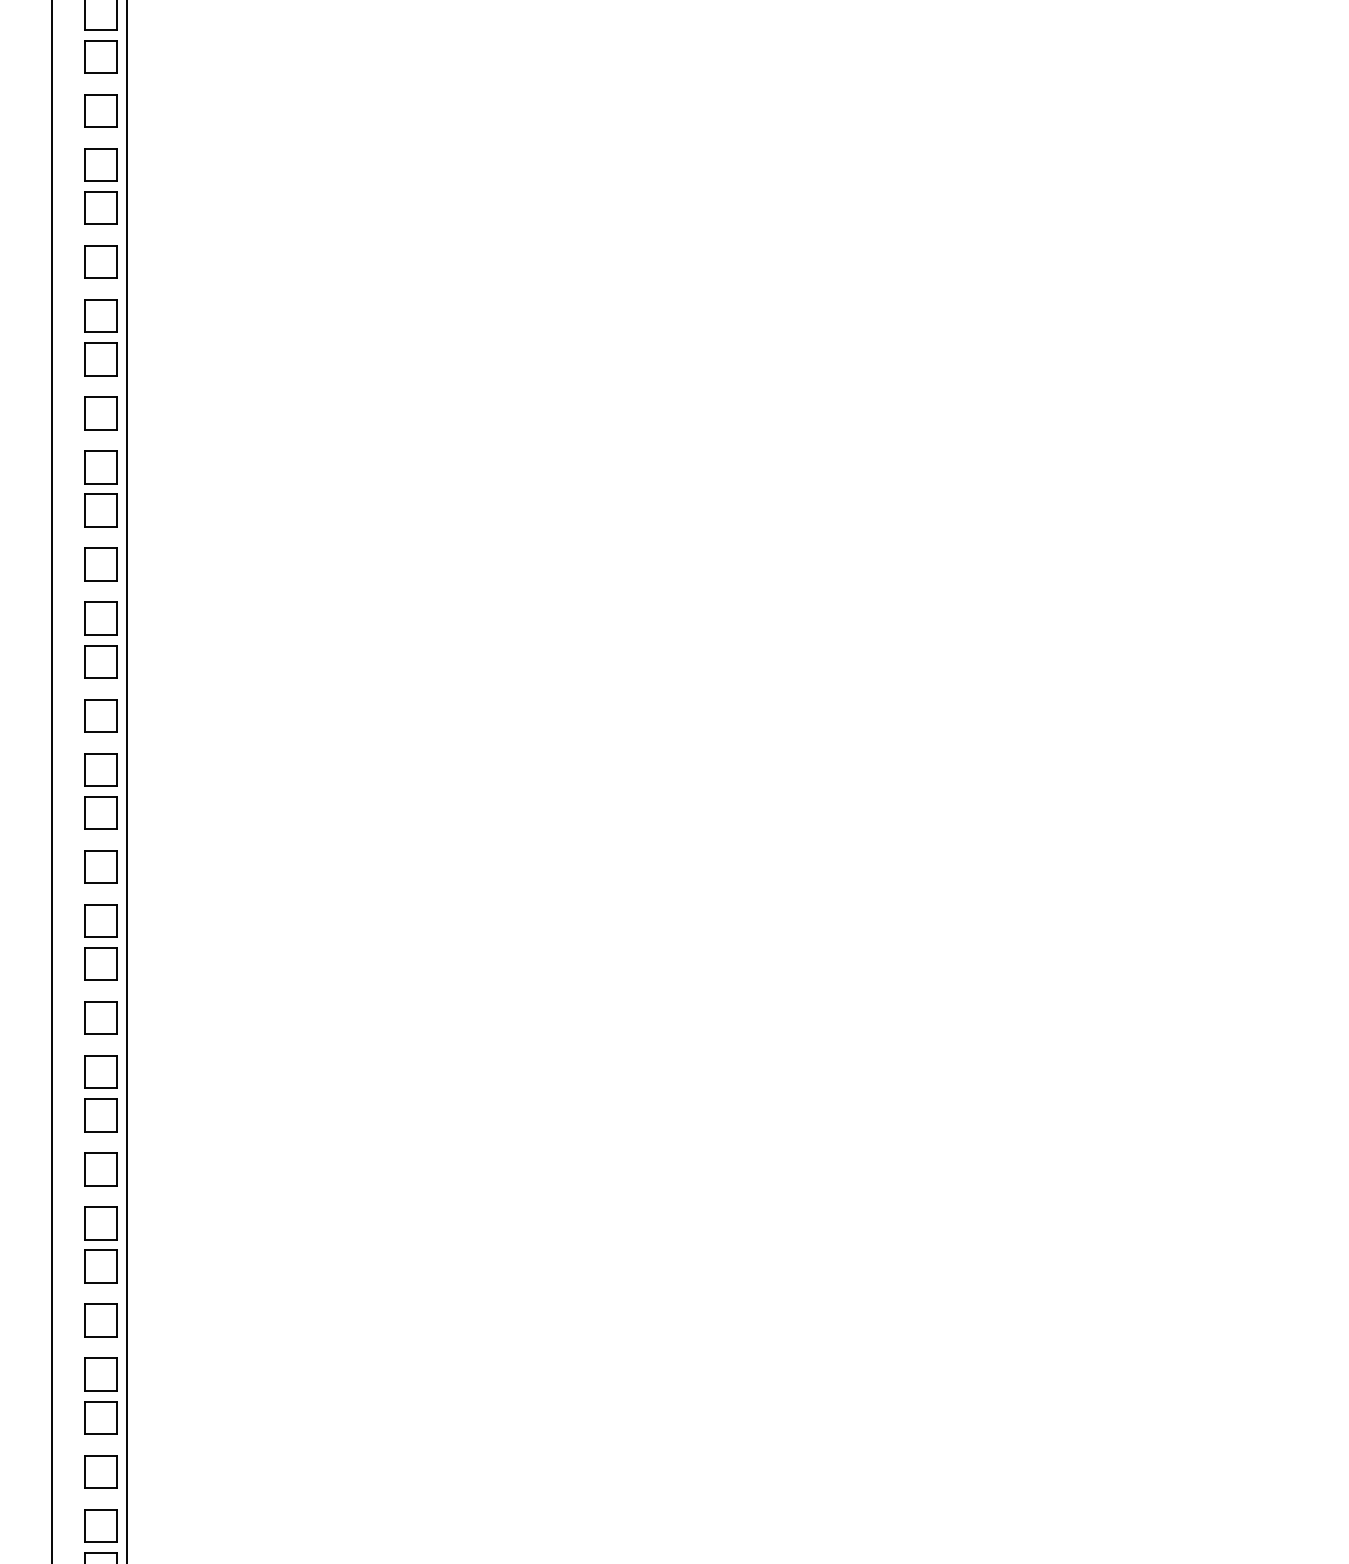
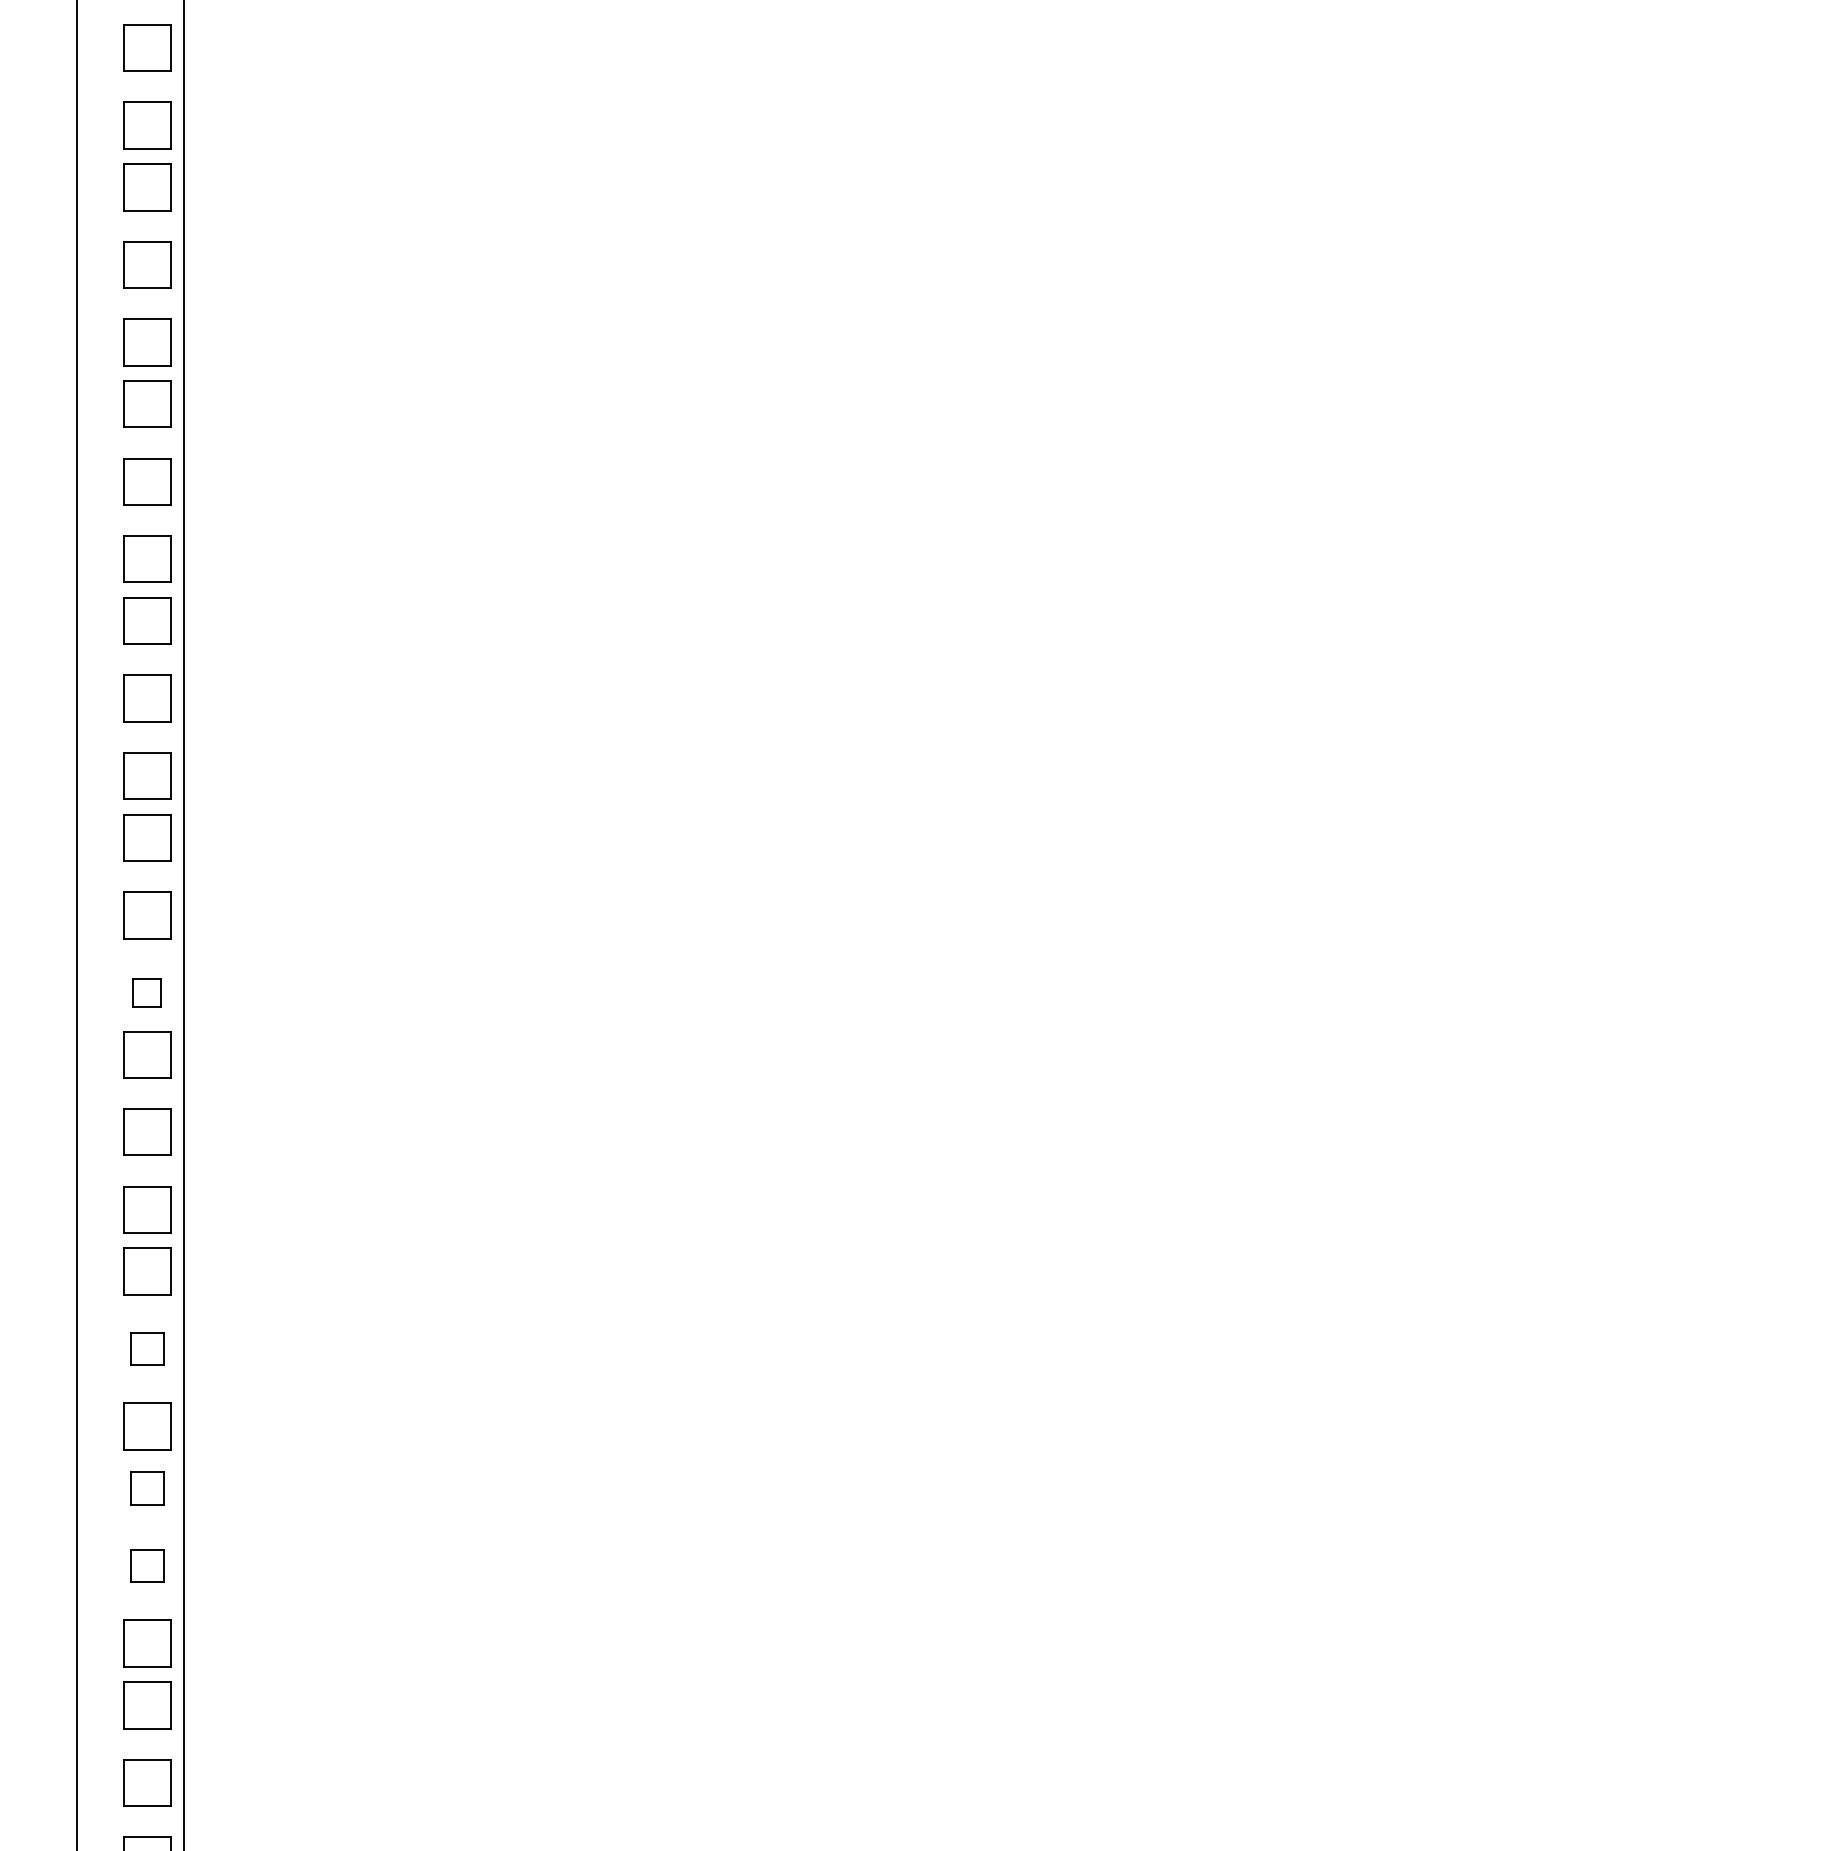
part: (100, 920) -> (146, 992), size x0.6
part: (100, 1169) -> (146, 1349), size x0.7
part: (100, 1266) -> (146, 1488), size x0.7
part: (100, 1320) -> (146, 1565), size x0.7

